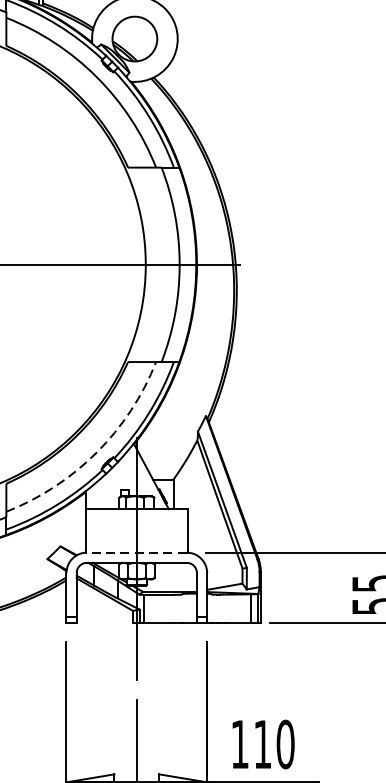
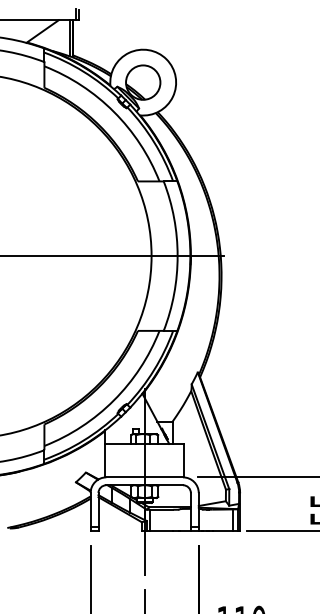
arc: (96, 452) -> (113, 400), dashed -> solid
line: (136, 552) -> (144, 477), dashed -> solid

